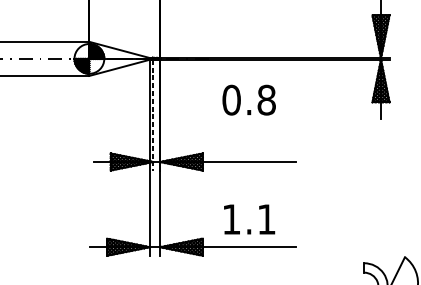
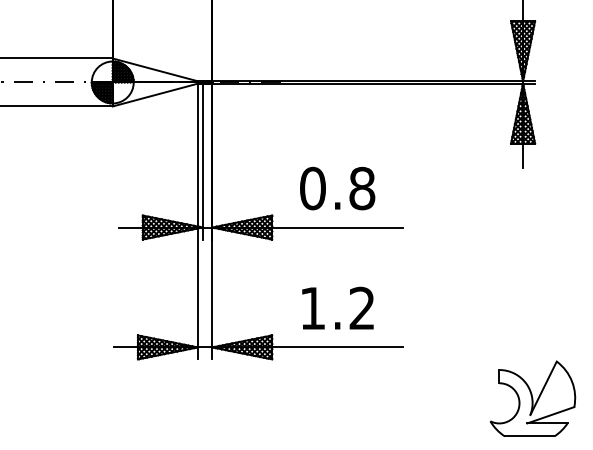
text: (249, 100) -> (337, 188), moved
line: (153, 115) -> (202, 161), dashed -> solid
text: (266, 218) -> (361, 307), 1.1 -> 1.2

